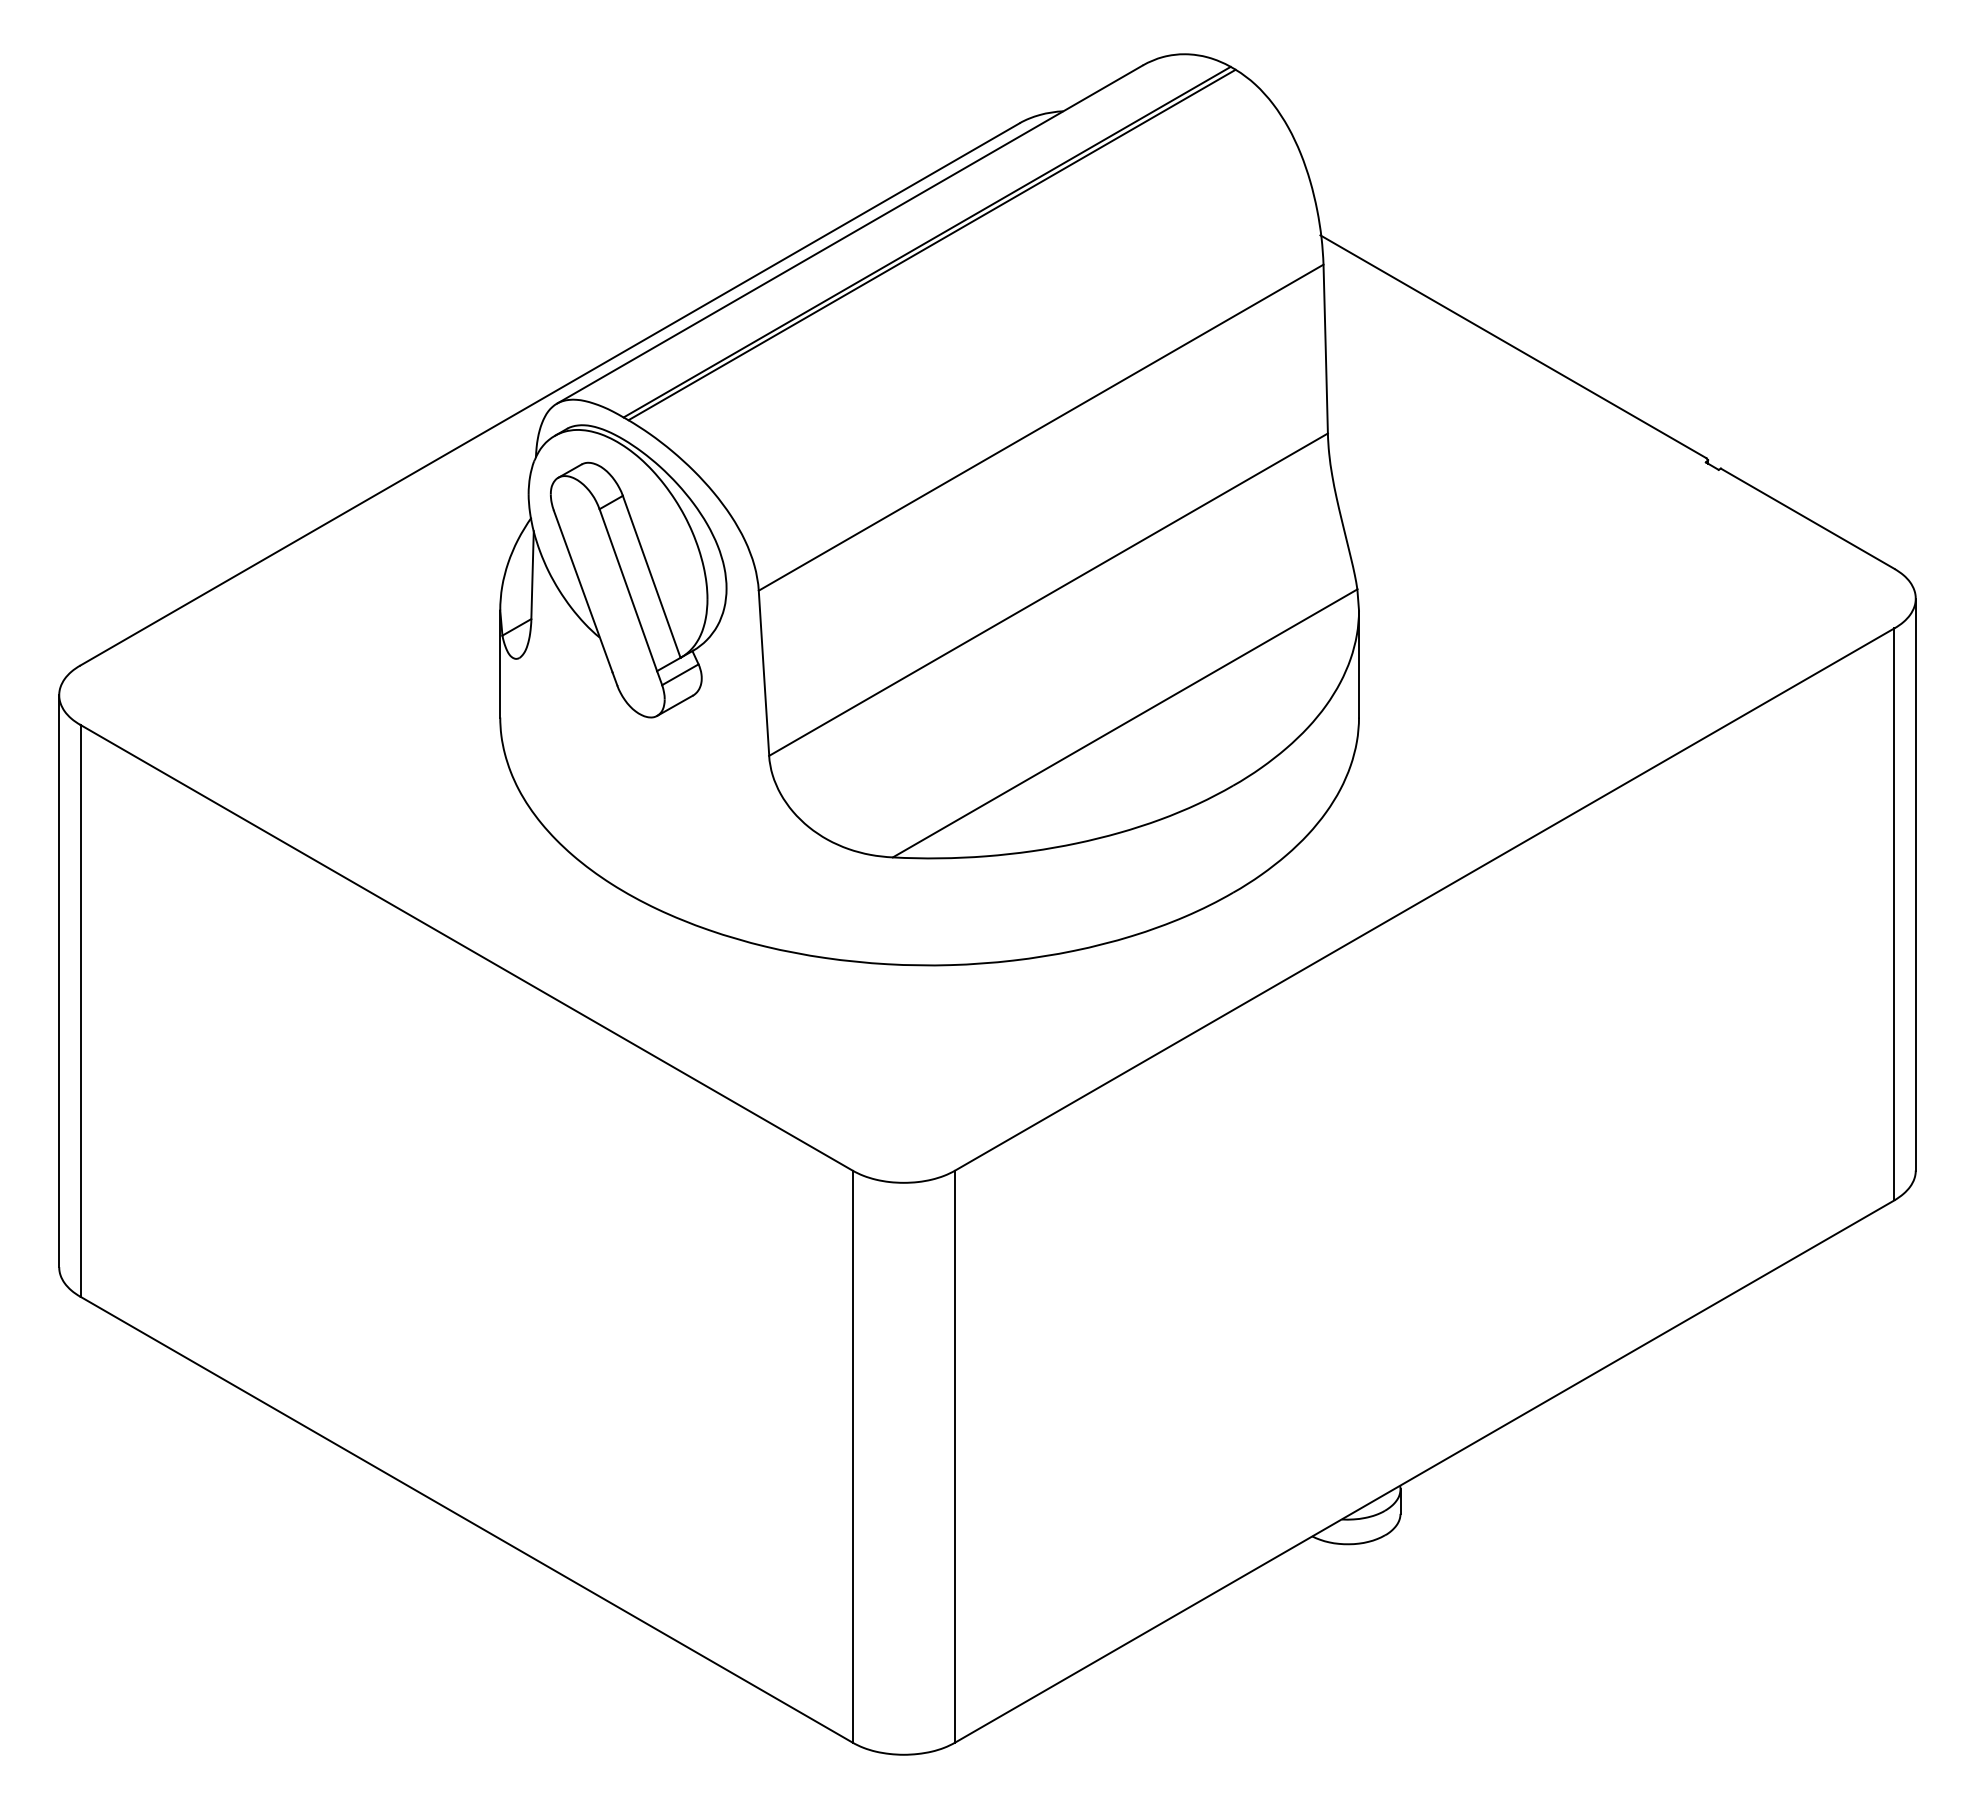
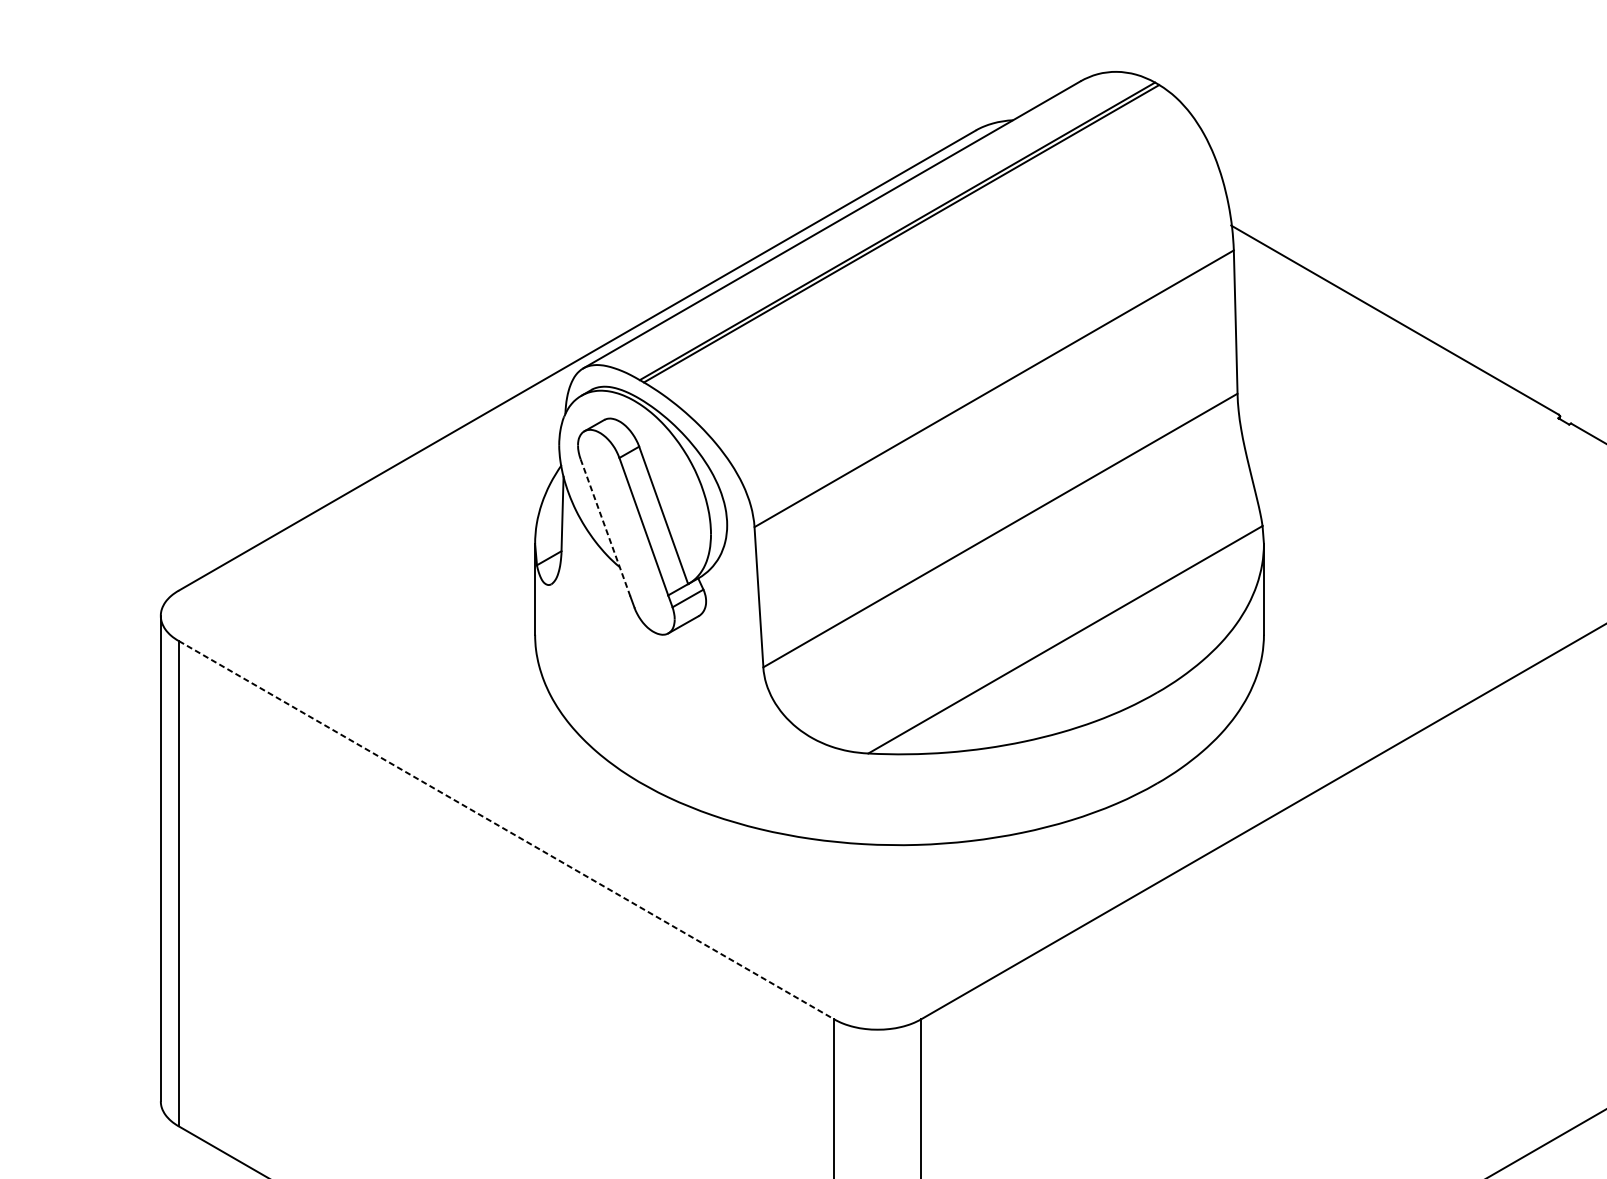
line: (583, 591) -> (605, 527), solid -> dashed
line: (466, 947) -> (506, 829), solid -> dashed

